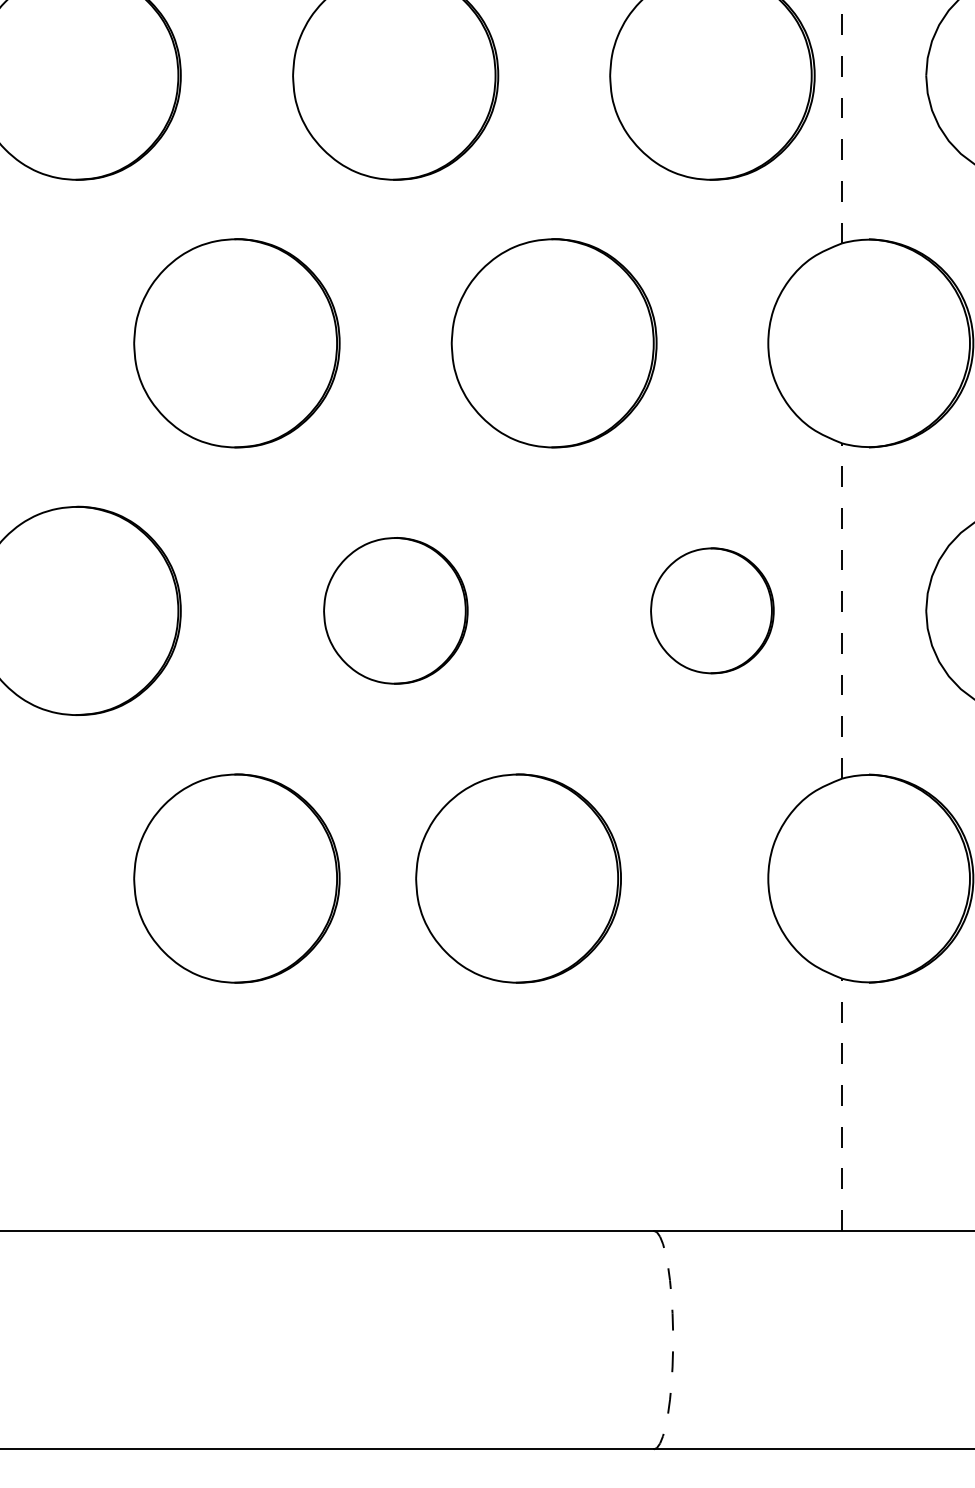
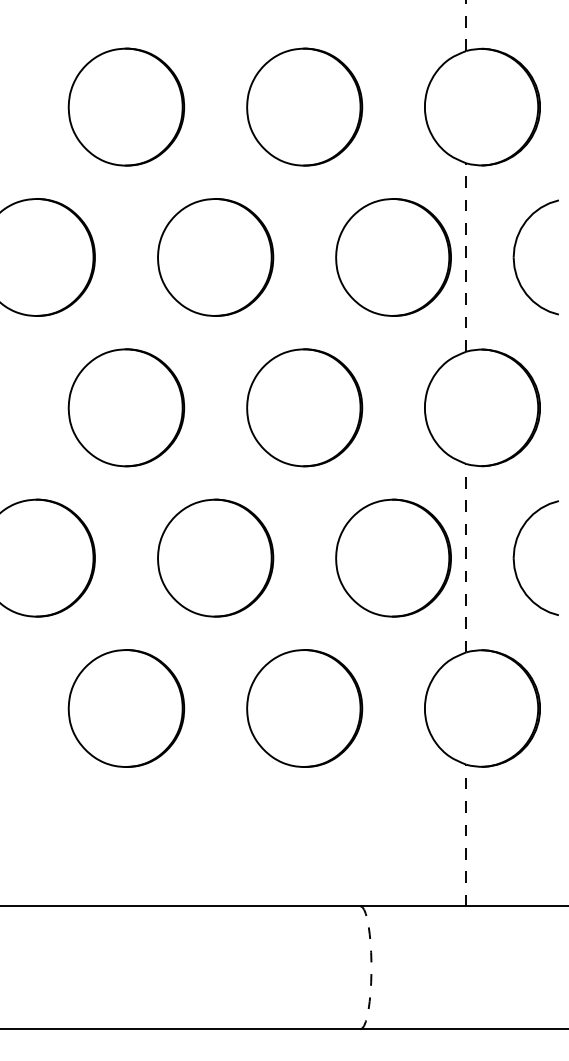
part: (395, 609) -> (215, 557), size x1.43
part: (712, 609) -> (393, 557), size x1.67
part: (518, 878) -> (304, 708), moved

